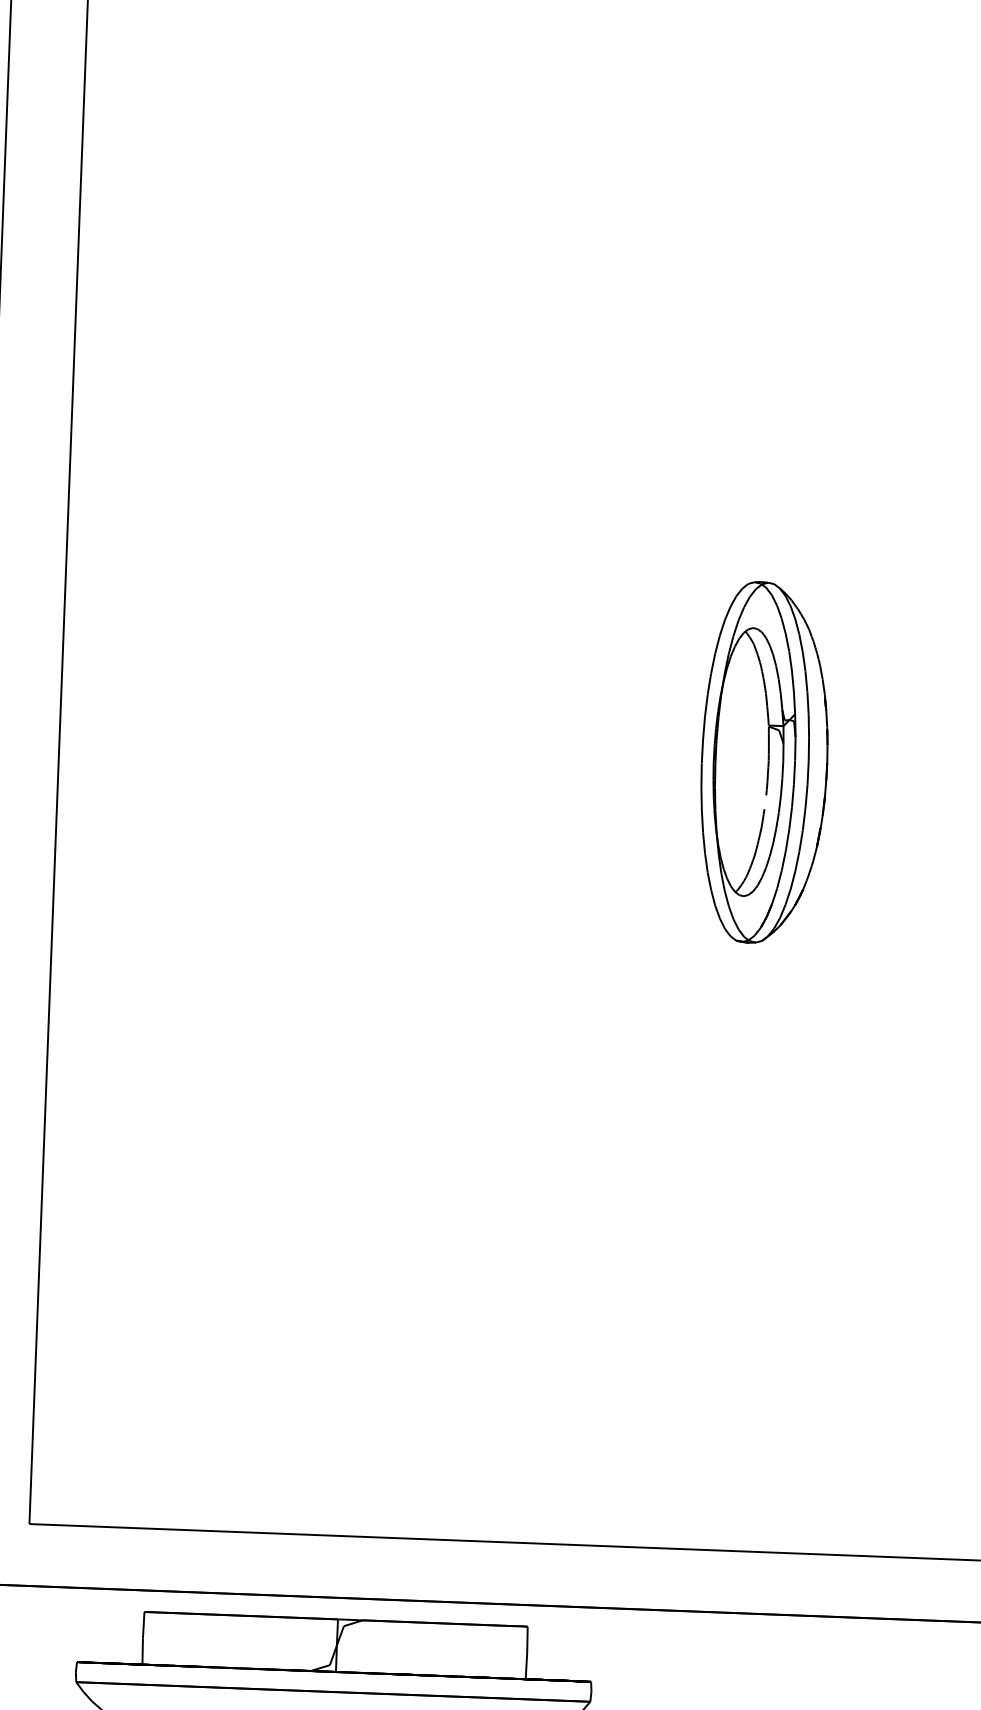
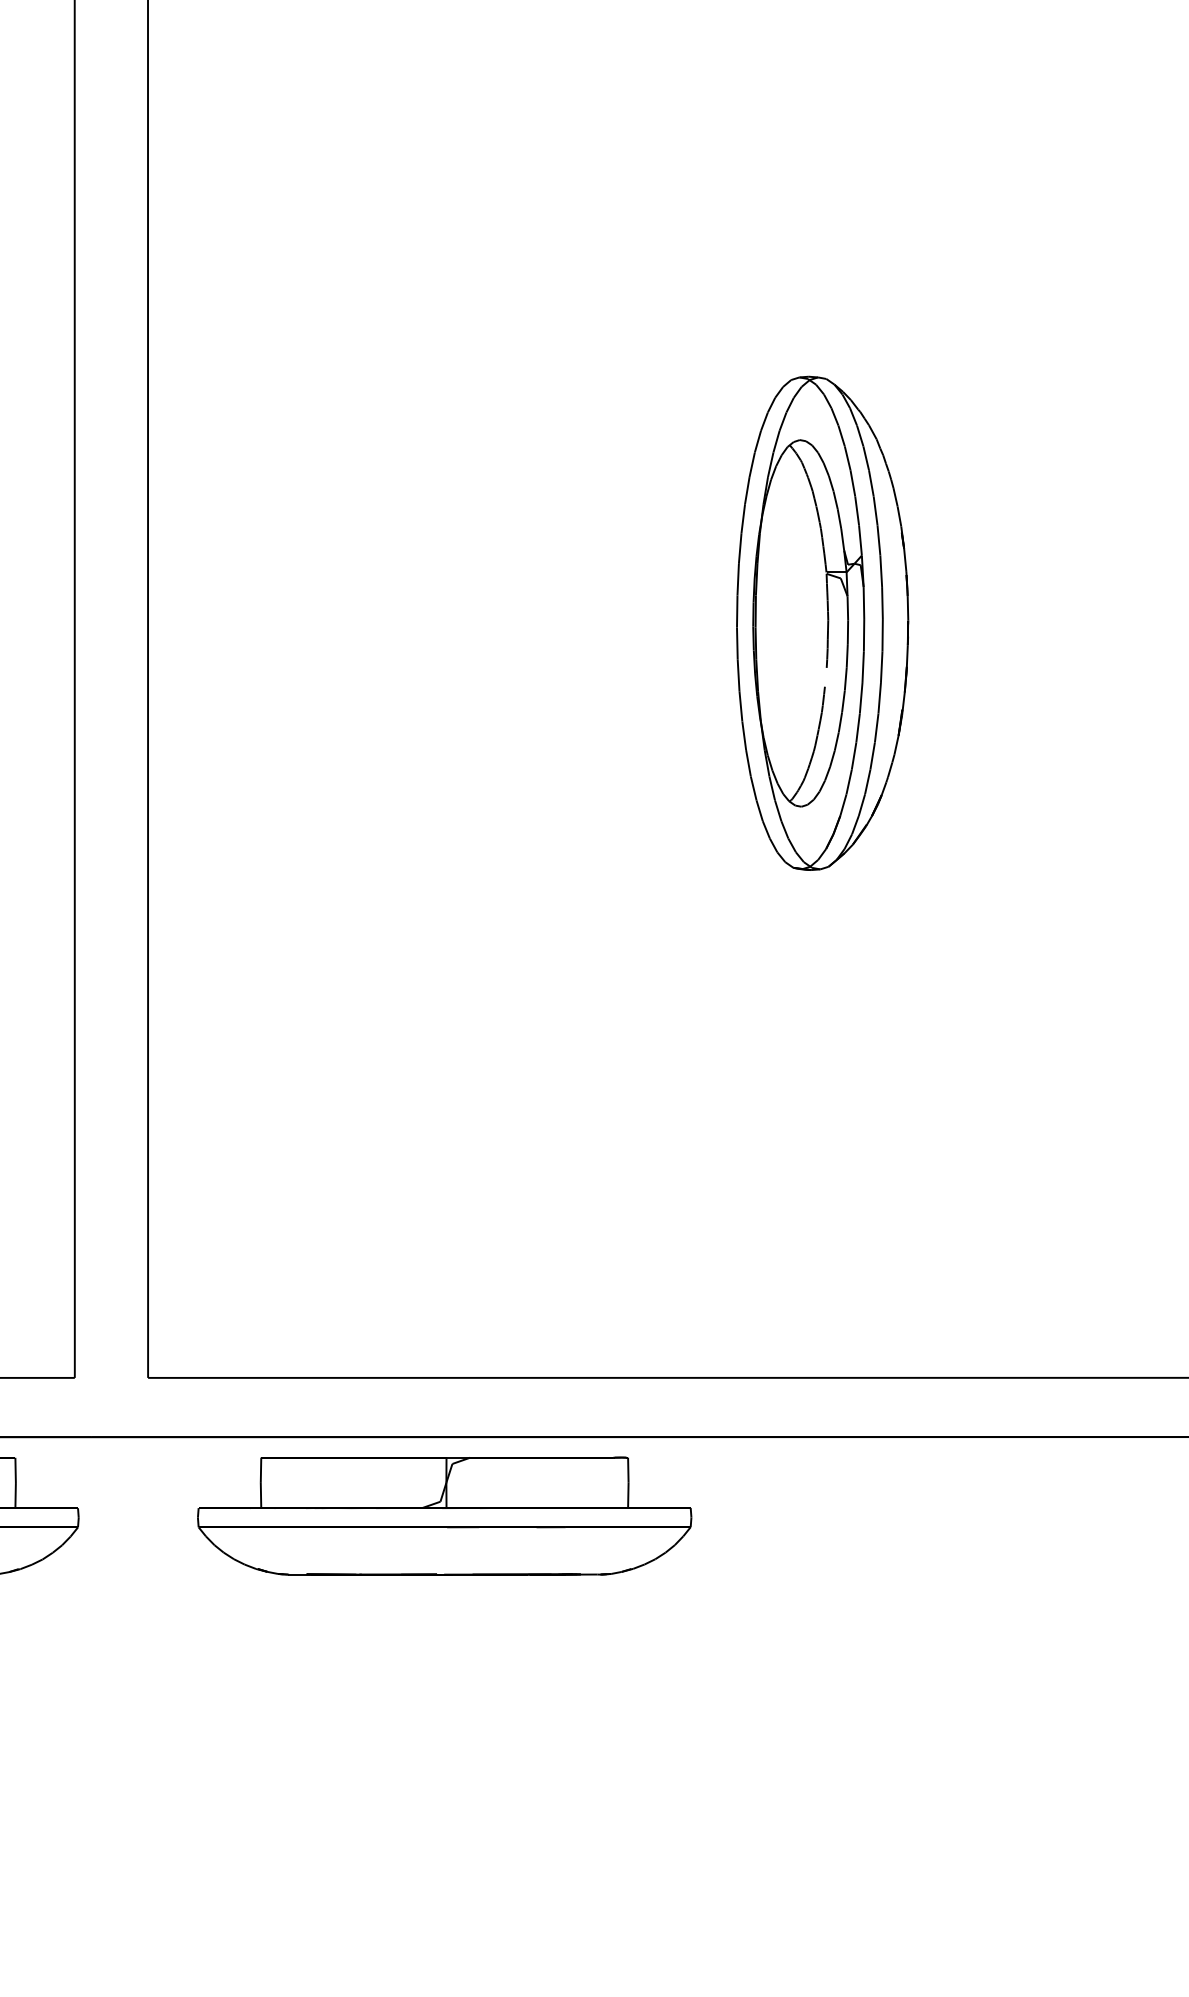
part: (764, 761) -> (822, 622), size x1.43

